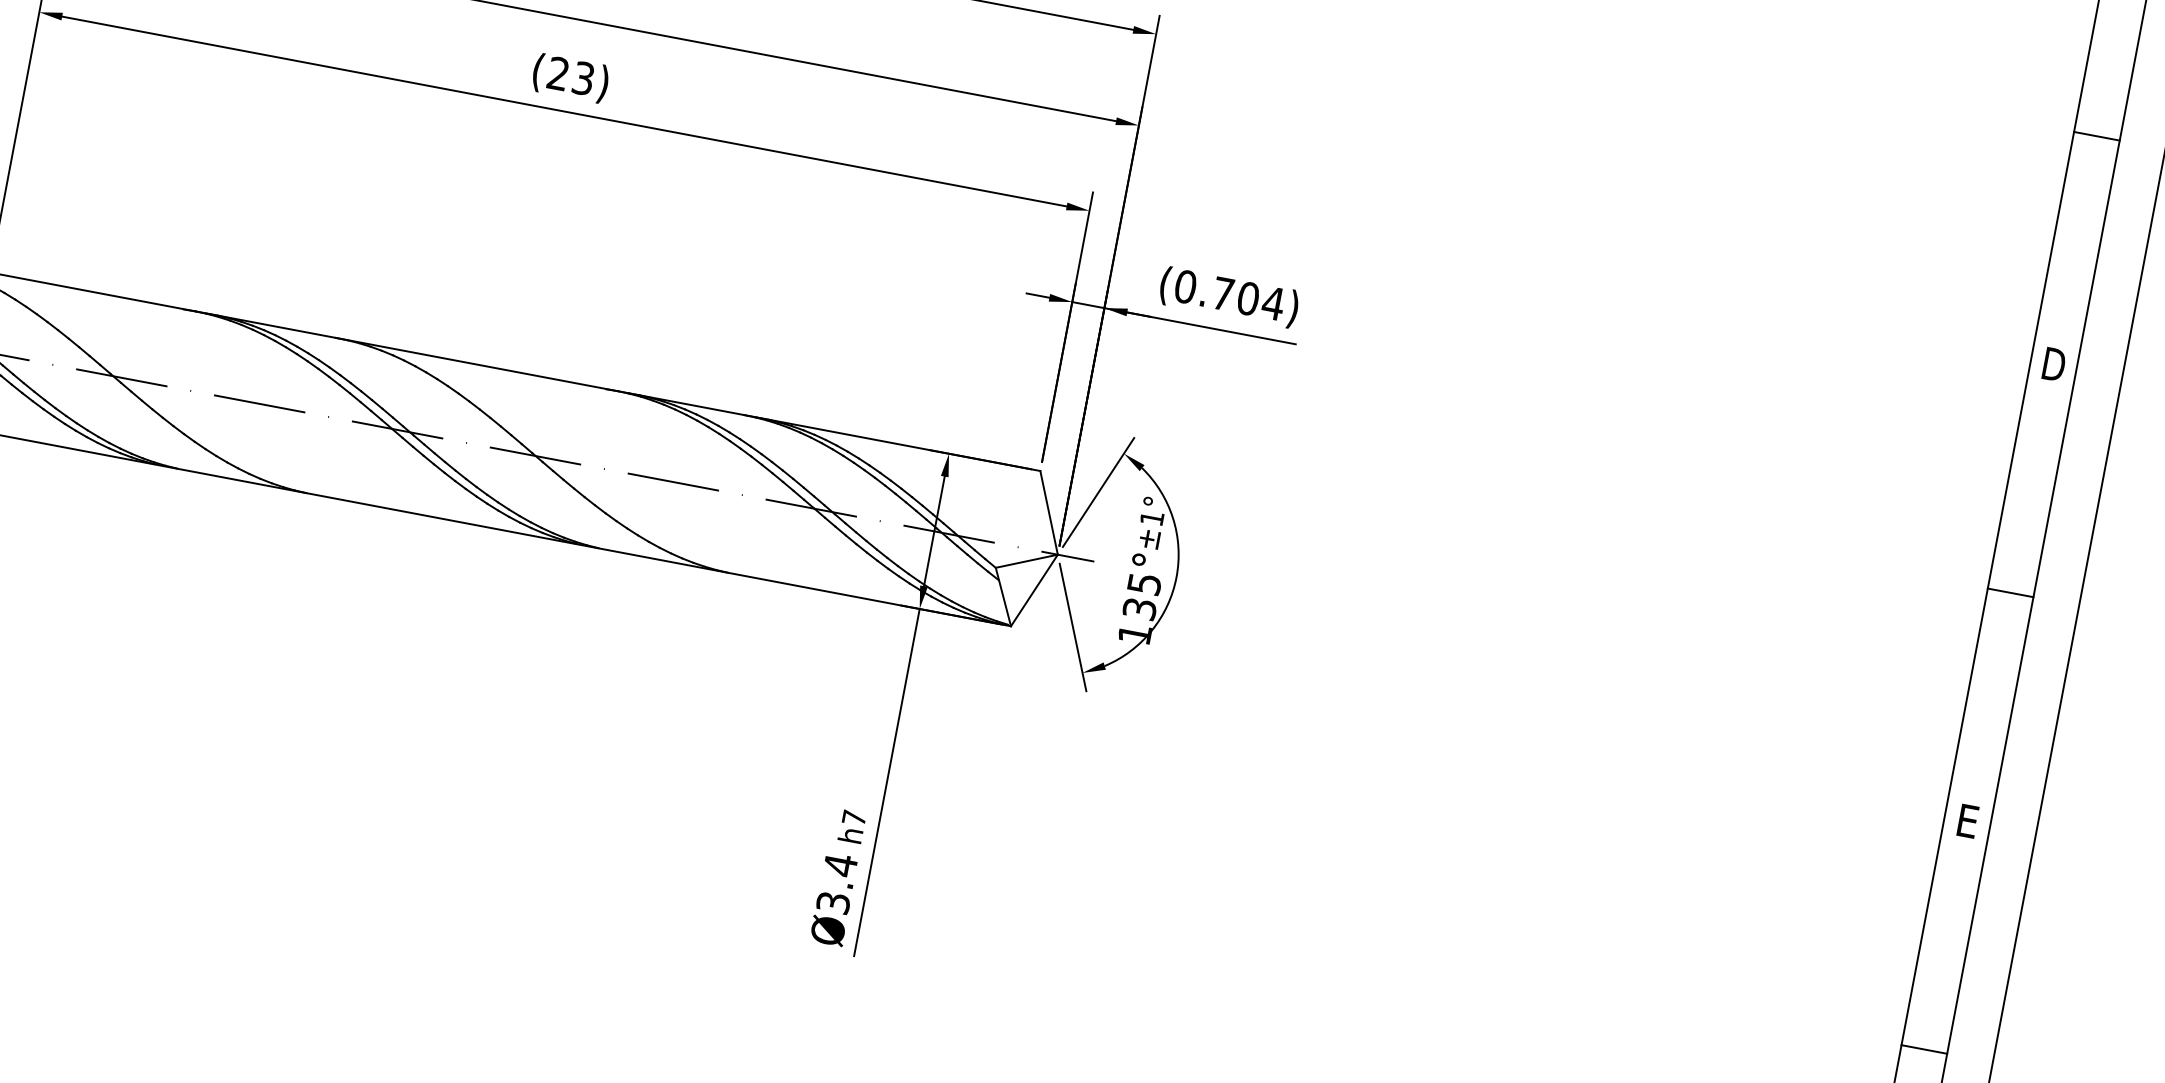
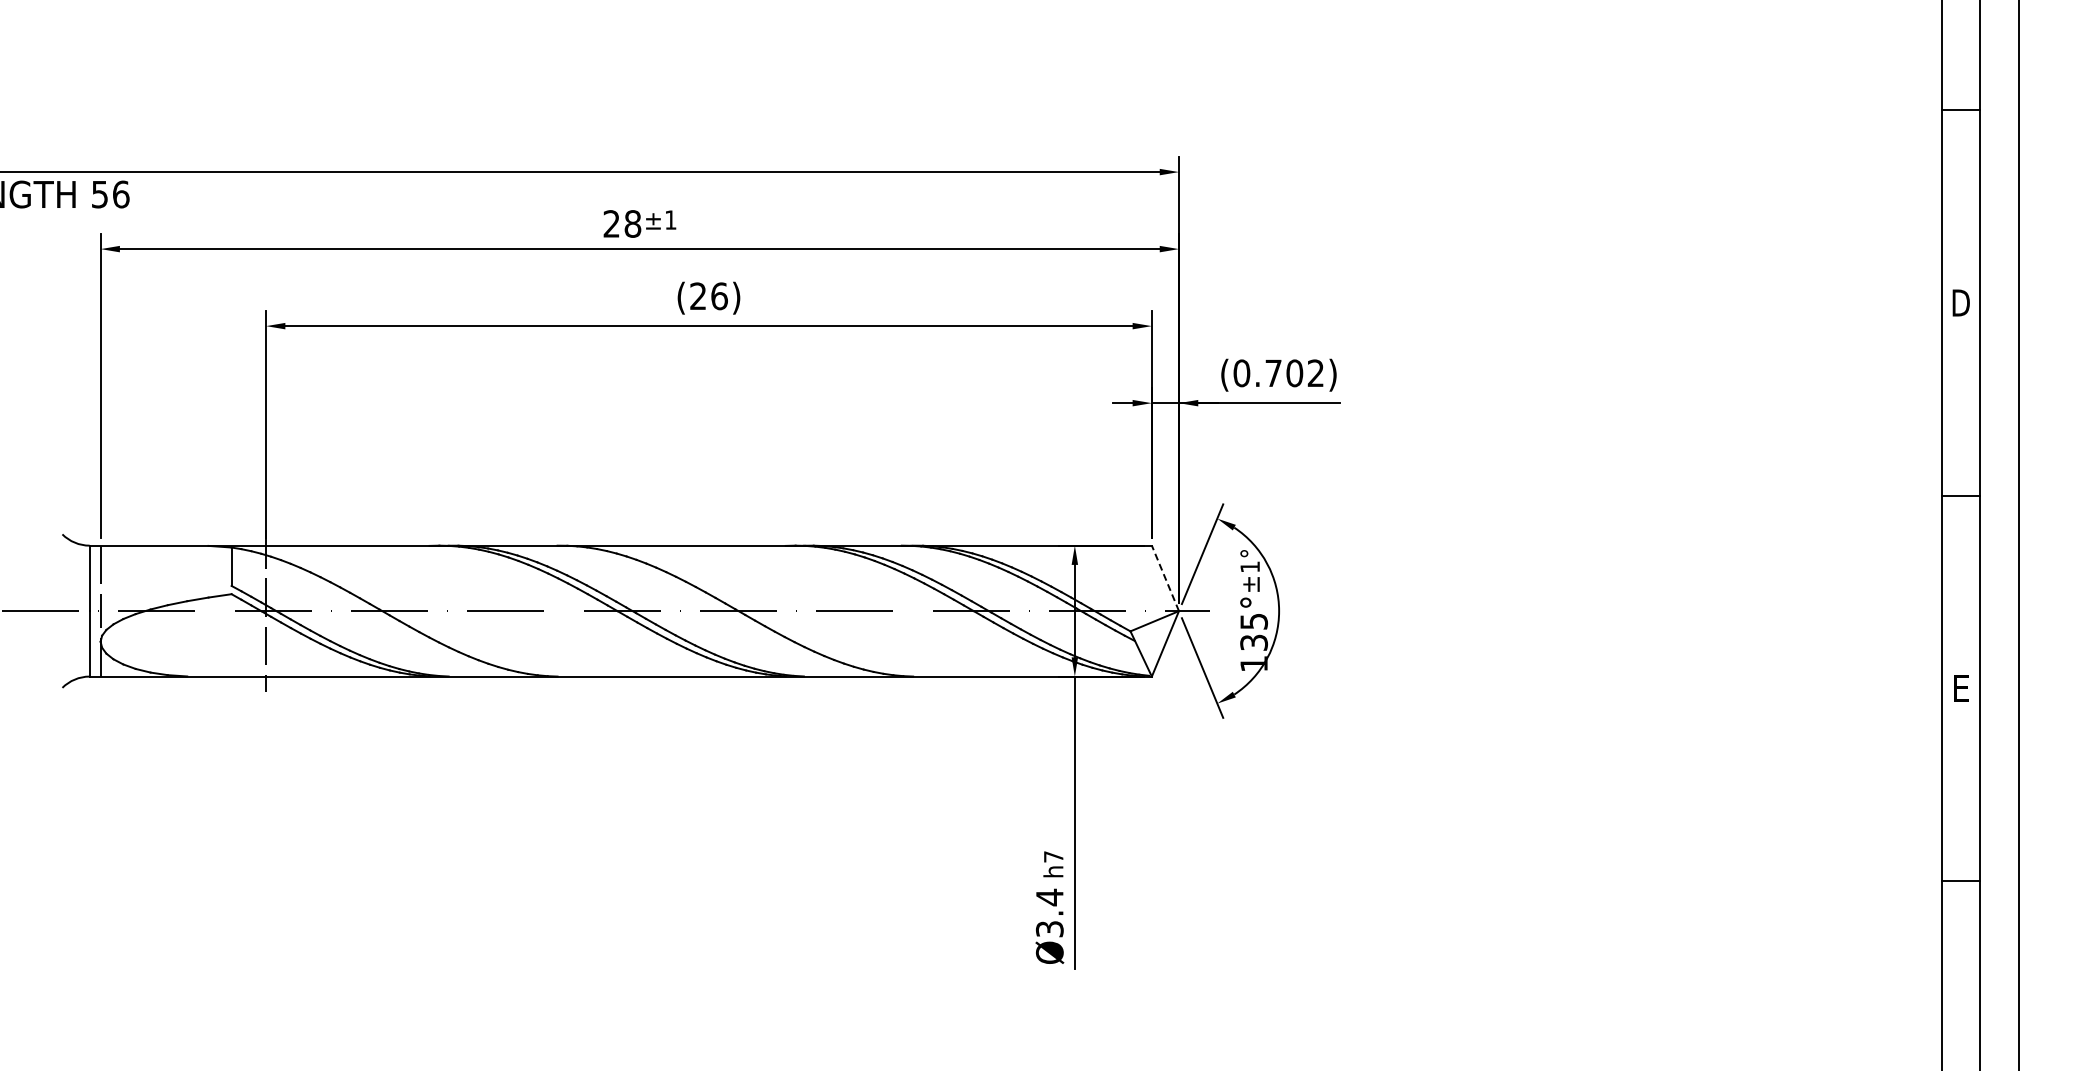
text: (583, 78) -> (719, 296), (23) -> (26)
text: (1273, 302) -> (1315, 372), (0.704) -> (0.702)
line: (1049, 511) -> (1165, 577), solid -> dashed

